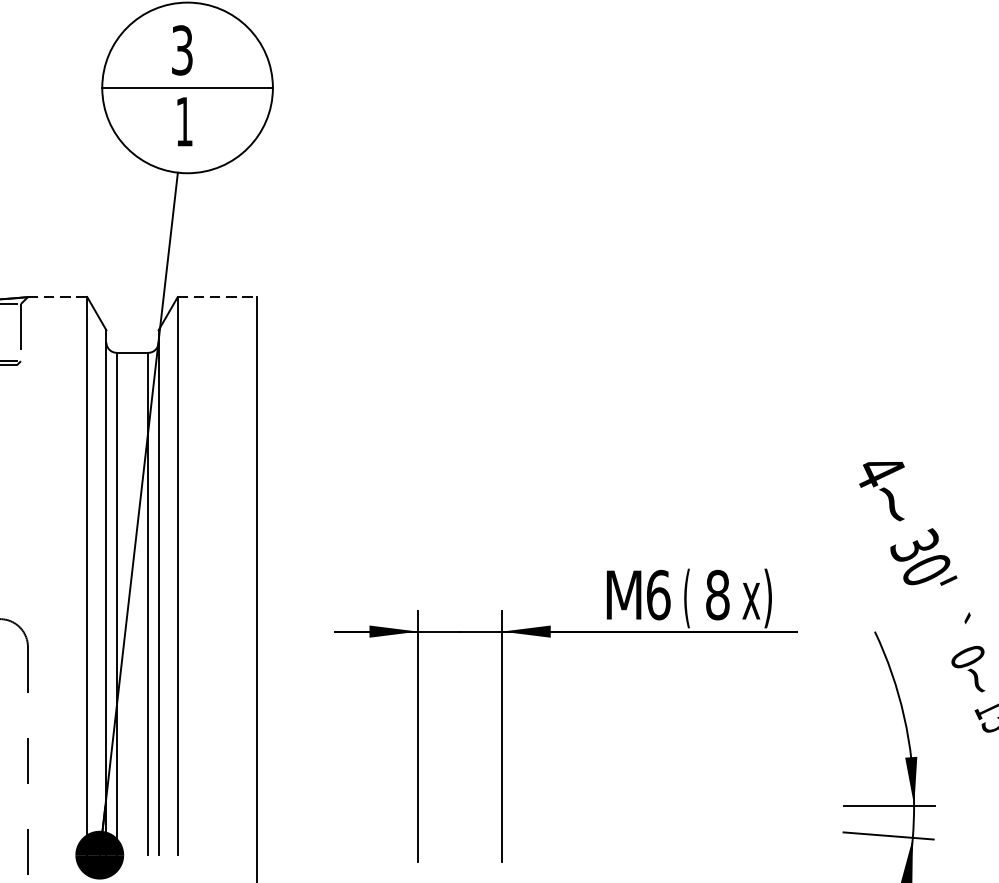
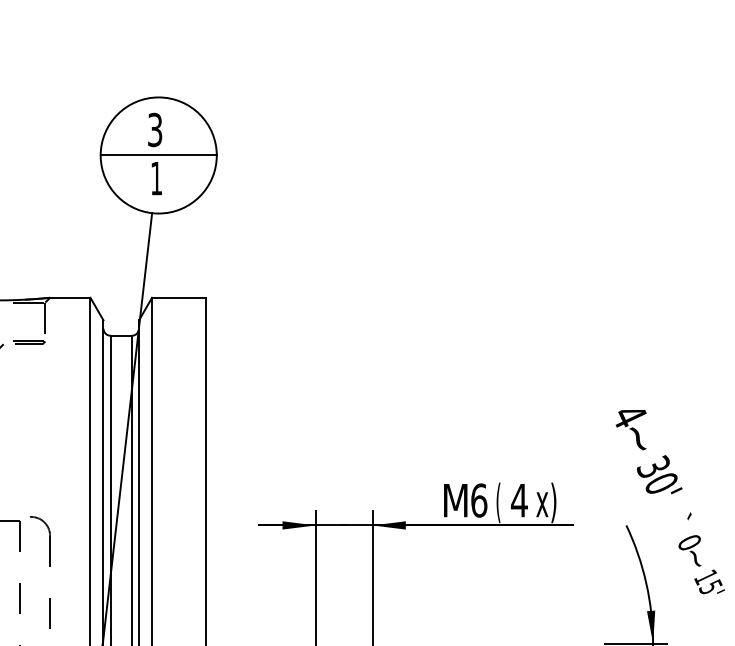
line: (57, 296) -> (70, 297), dashed -> solid
line: (218, 296) -> (179, 297), dashed -> solid
text: (717, 594) -> (519, 500), 8 -> 4

